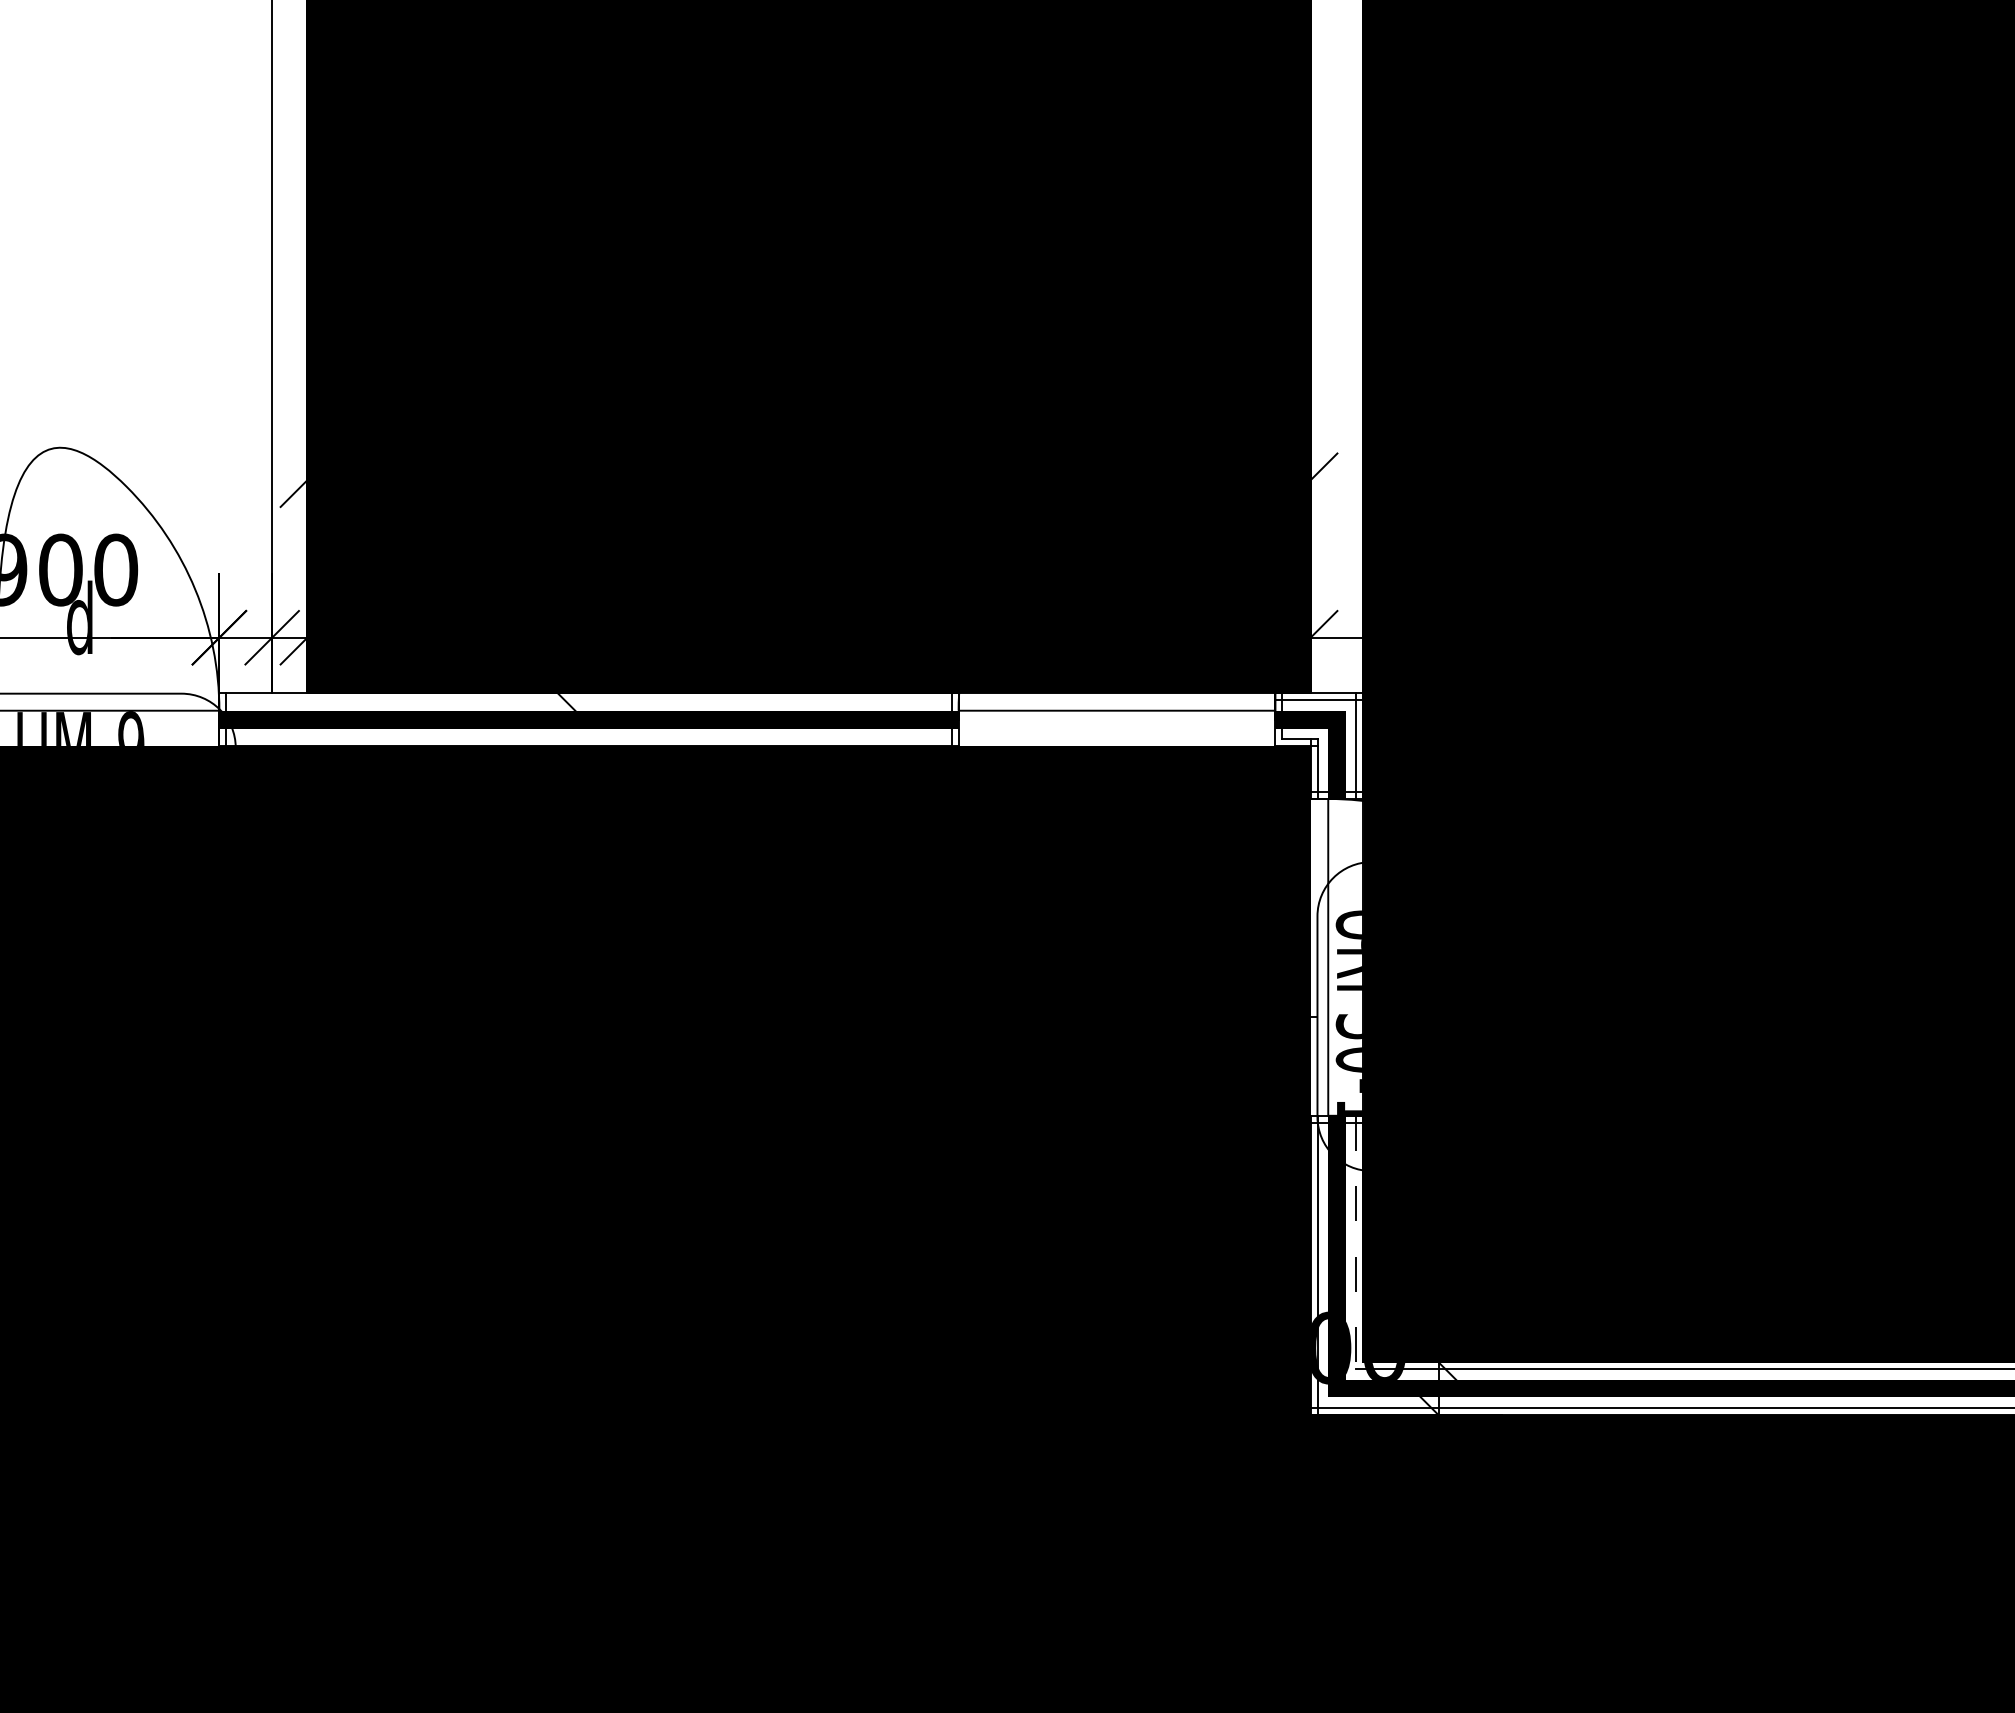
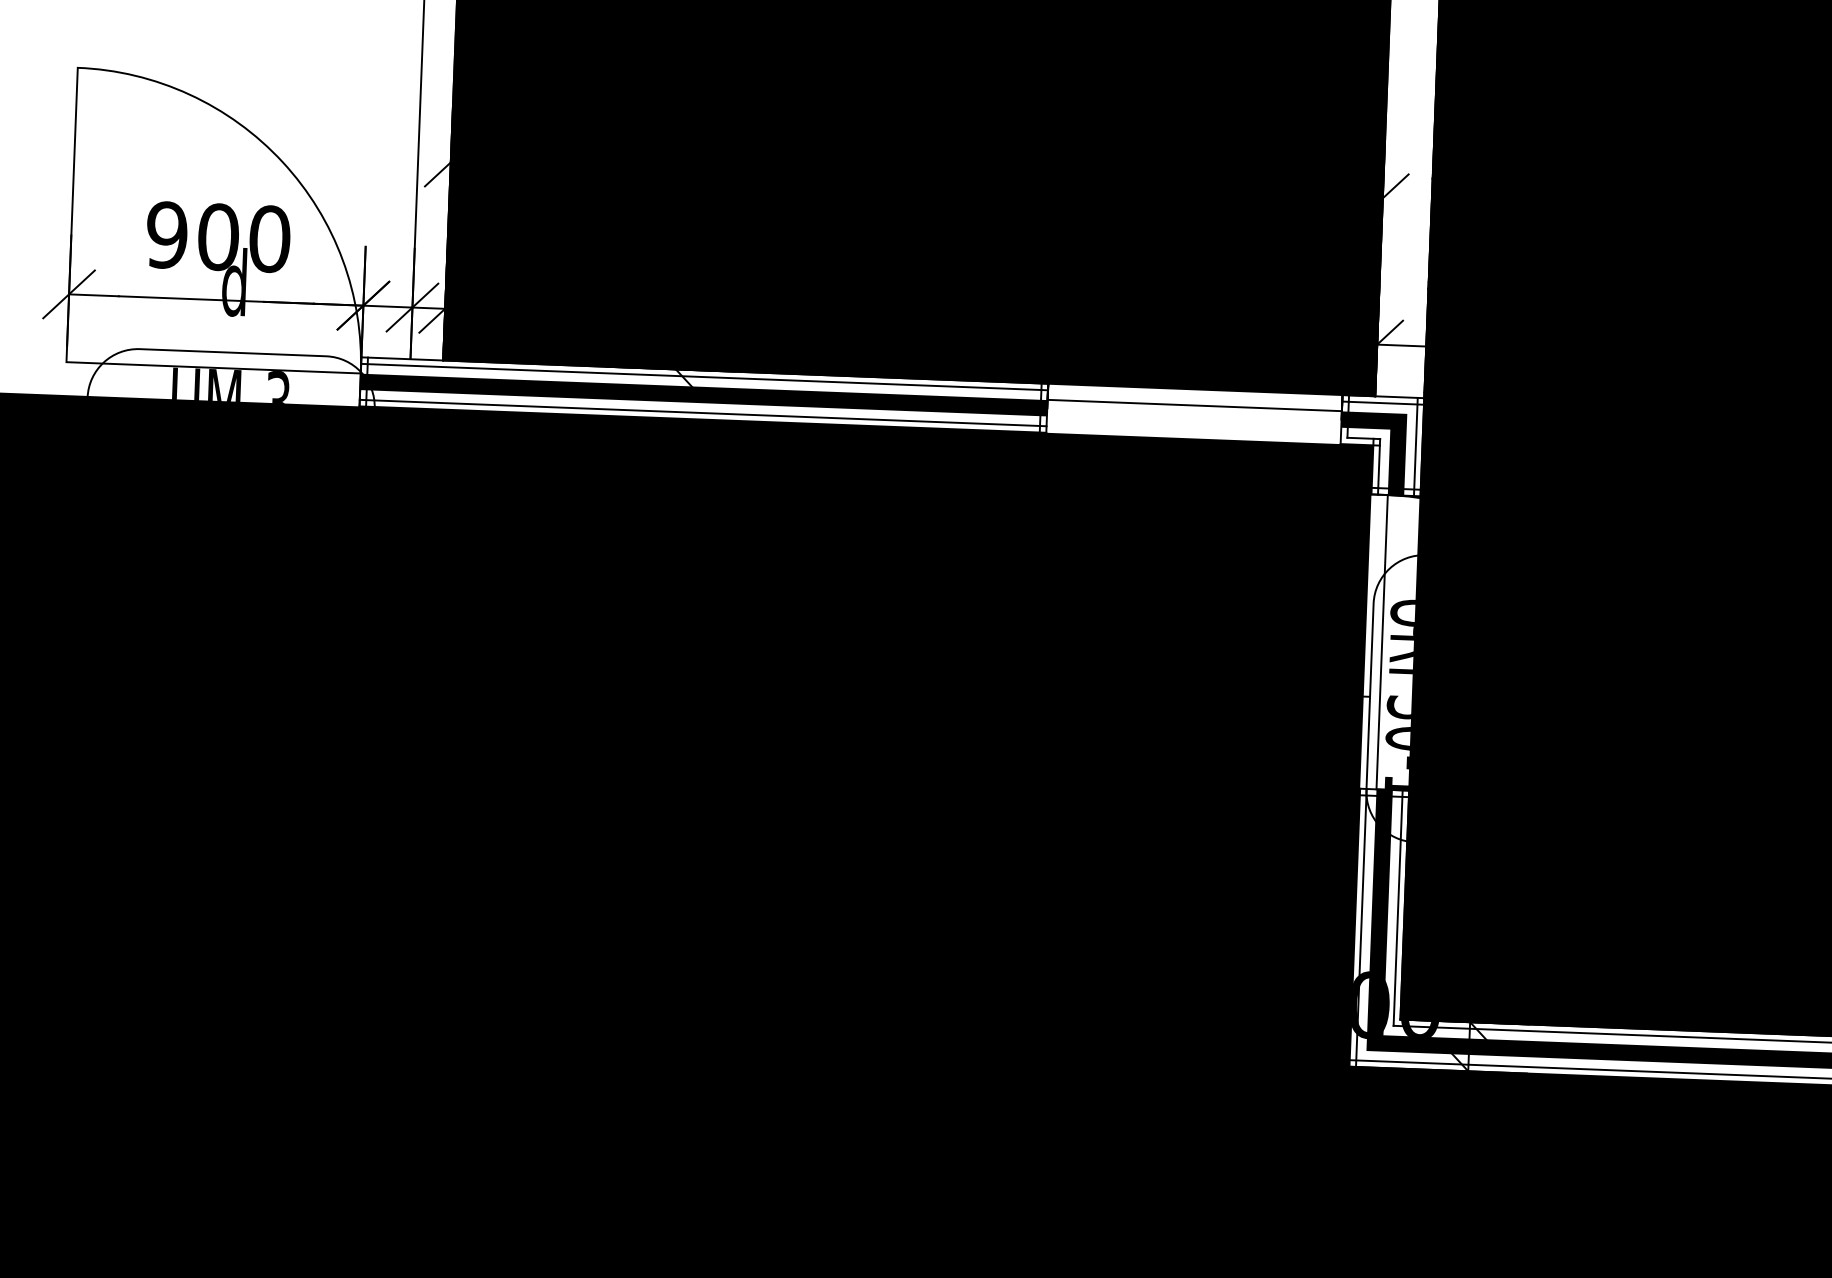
line: (588, 700) -> (704, 377), added
text: (131, 728) -> (278, 386), UM-9 -> UM-3
line: (588, 739) -> (702, 413), added
line: (1356, 1242) -> (1398, 908), dashed -> solid

